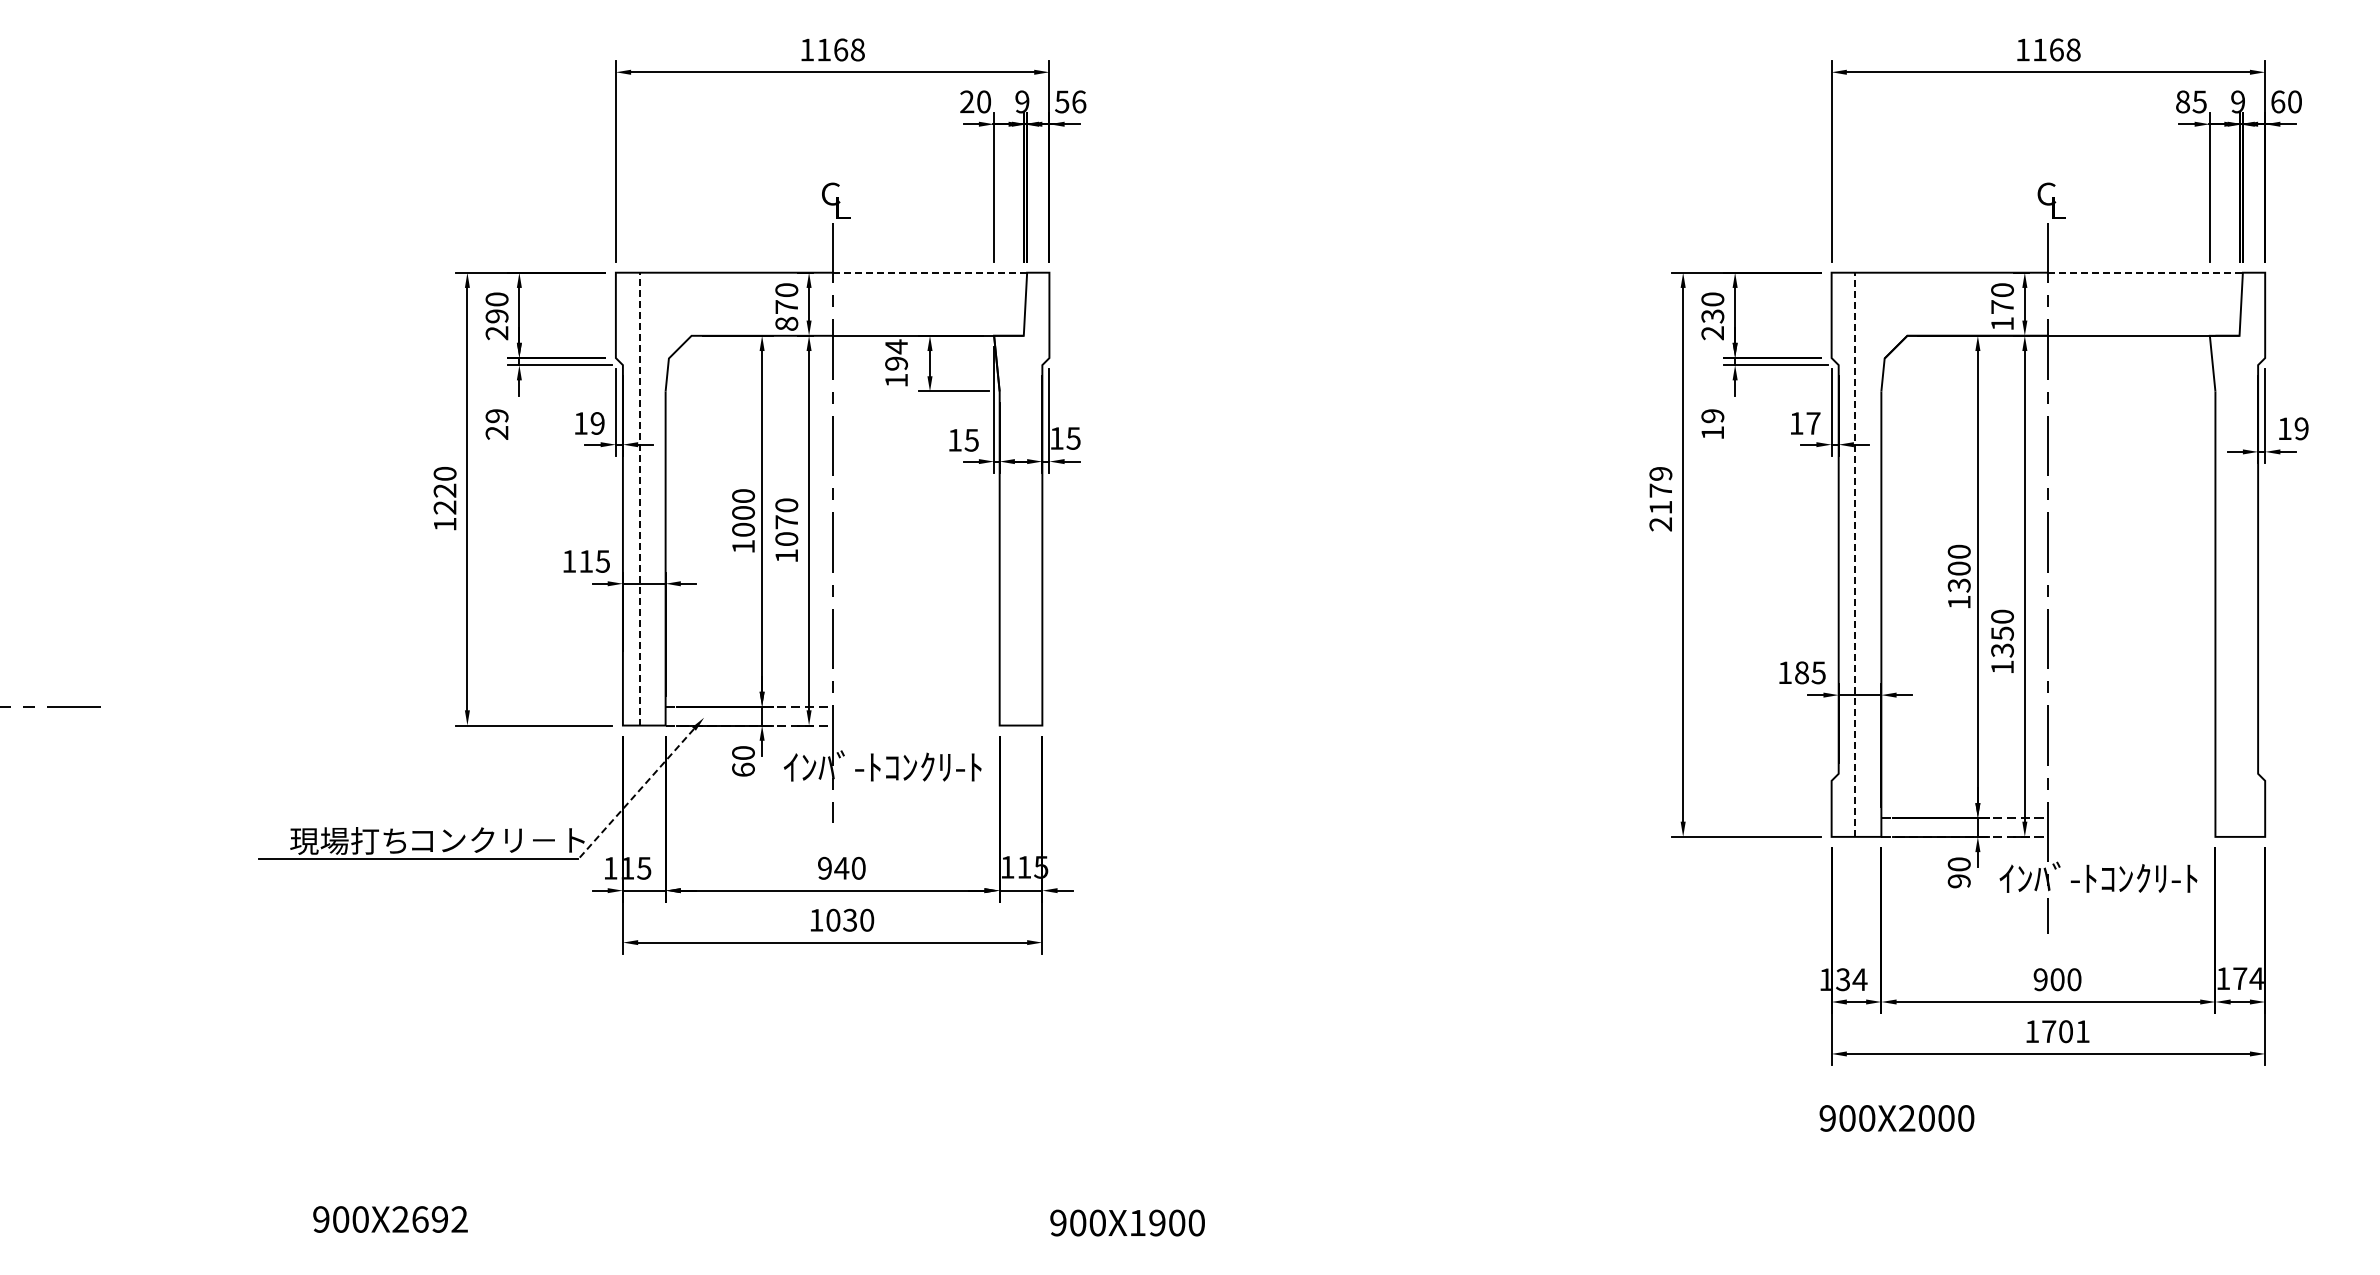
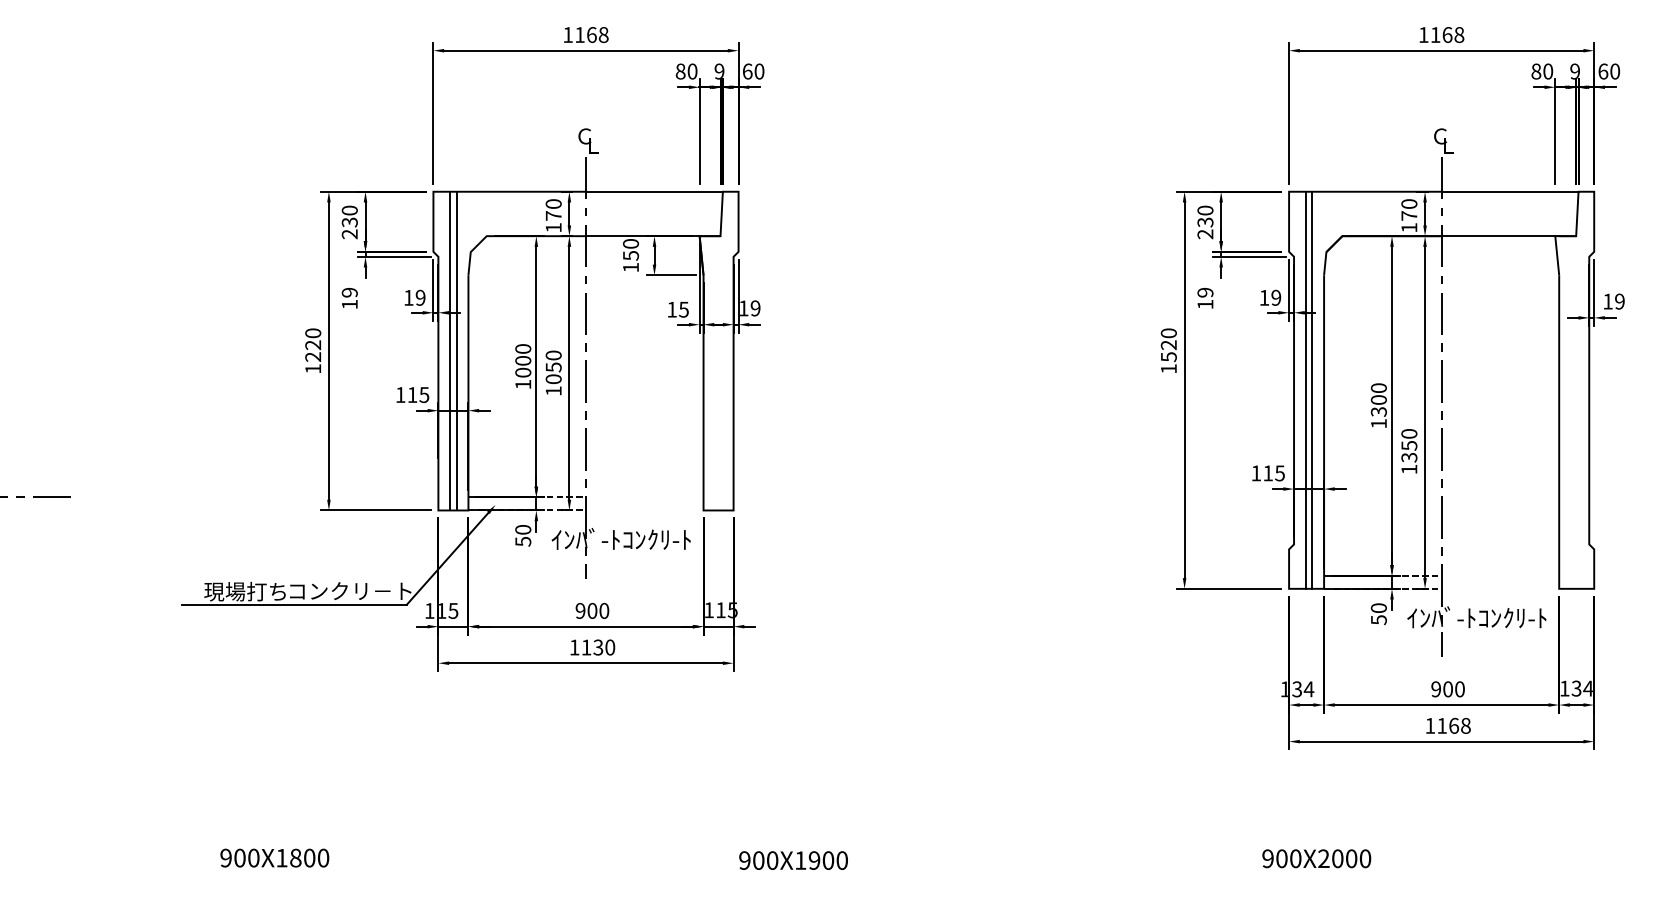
text: (967, 101) -> (680, 71), 20 -> 80
text: (1070, 101) -> (753, 71), 56 -> 60
text: (2199, 101) -> (1547, 71), 85 -> 80
line: (930, 272) -> (654, 191), dashed -> solid
line: (2146, 272) -> (1510, 191), dashed -> solid
text: (497, 316) -> (350, 222), 290 -> 230
text: (786, 323) -> (553, 227), 870 -> 170
text: (896, 354) -> (630, 249), 194 -> 150
text: (1813, 423) -> (1276, 297), 17 -> 19
text: (496, 432) -> (349, 304), 29 -> 19
text: (1073, 438) -> (755, 308), 15 -> 19
line: (639, 498) -> (450, 350), dashed -> solid
line: (648, 498) -> (456, 350), added
text: (1660, 499) -> (1168, 351), 2179 -> 1520
text: (786, 522) -> (553, 367), 1070 -> 1050
line: (1855, 554) -> (1305, 390), dashed -> solid
line: (1864, 554) -> (1312, 390), added
text: (1801, 672) -> (1267, 473), 185 -> 115
text: (743, 769) -> (523, 541), 60 -> 50
line: (635, 794) -> (447, 558), dashed -> solid
text: (841, 867) -> (592, 610), 940 -> 900
text: (1958, 881) -> (1378, 620), 90 -> 50
text: (833, 919) -> (586, 646), 1030 -> 1130
text: (2240, 978) -> (1576, 688), 174 -> 134
text: (2065, 1031) -> (1453, 725), 1701 -> 1168
text: (1896, 1118) -> (1316, 858), moved
text: (429, 1219) -> (302, 858), 900X2692 -> 900X1800

